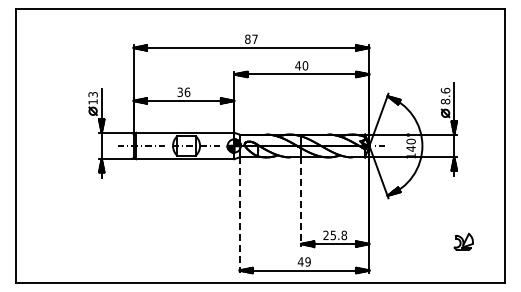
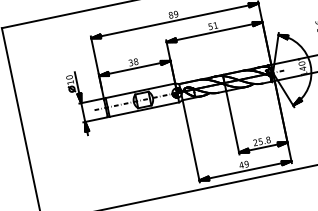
text: (254, 39) -> (175, 14), 87 -> 89
text: (301, 65) -> (212, 25), 40 -> 51
text: (187, 91) -> (135, 61), 36 -> 38
text: (92, 94) -> (69, 77), 13 -> 10
line: (301, 202) -> (233, 123), dashed -> solid
line: (239, 215) -> (191, 141), dashed -> solid

